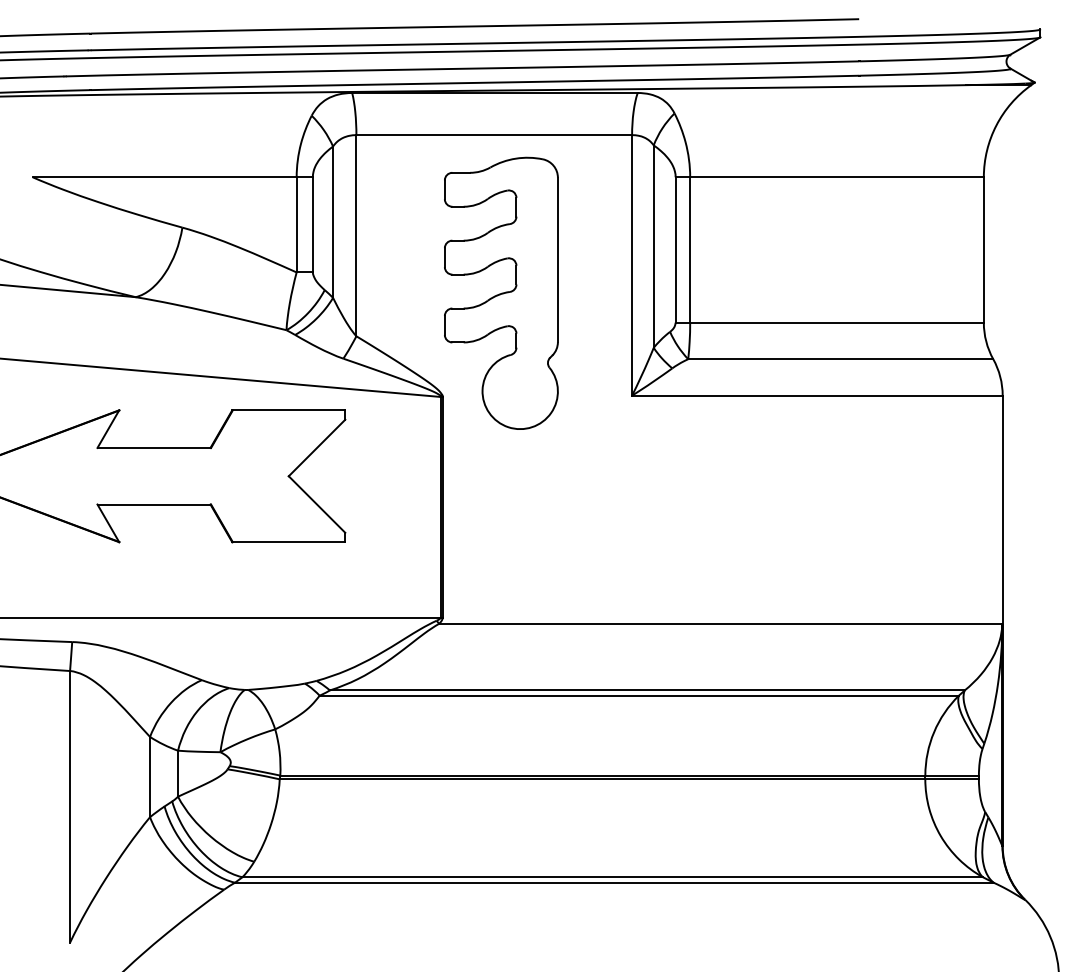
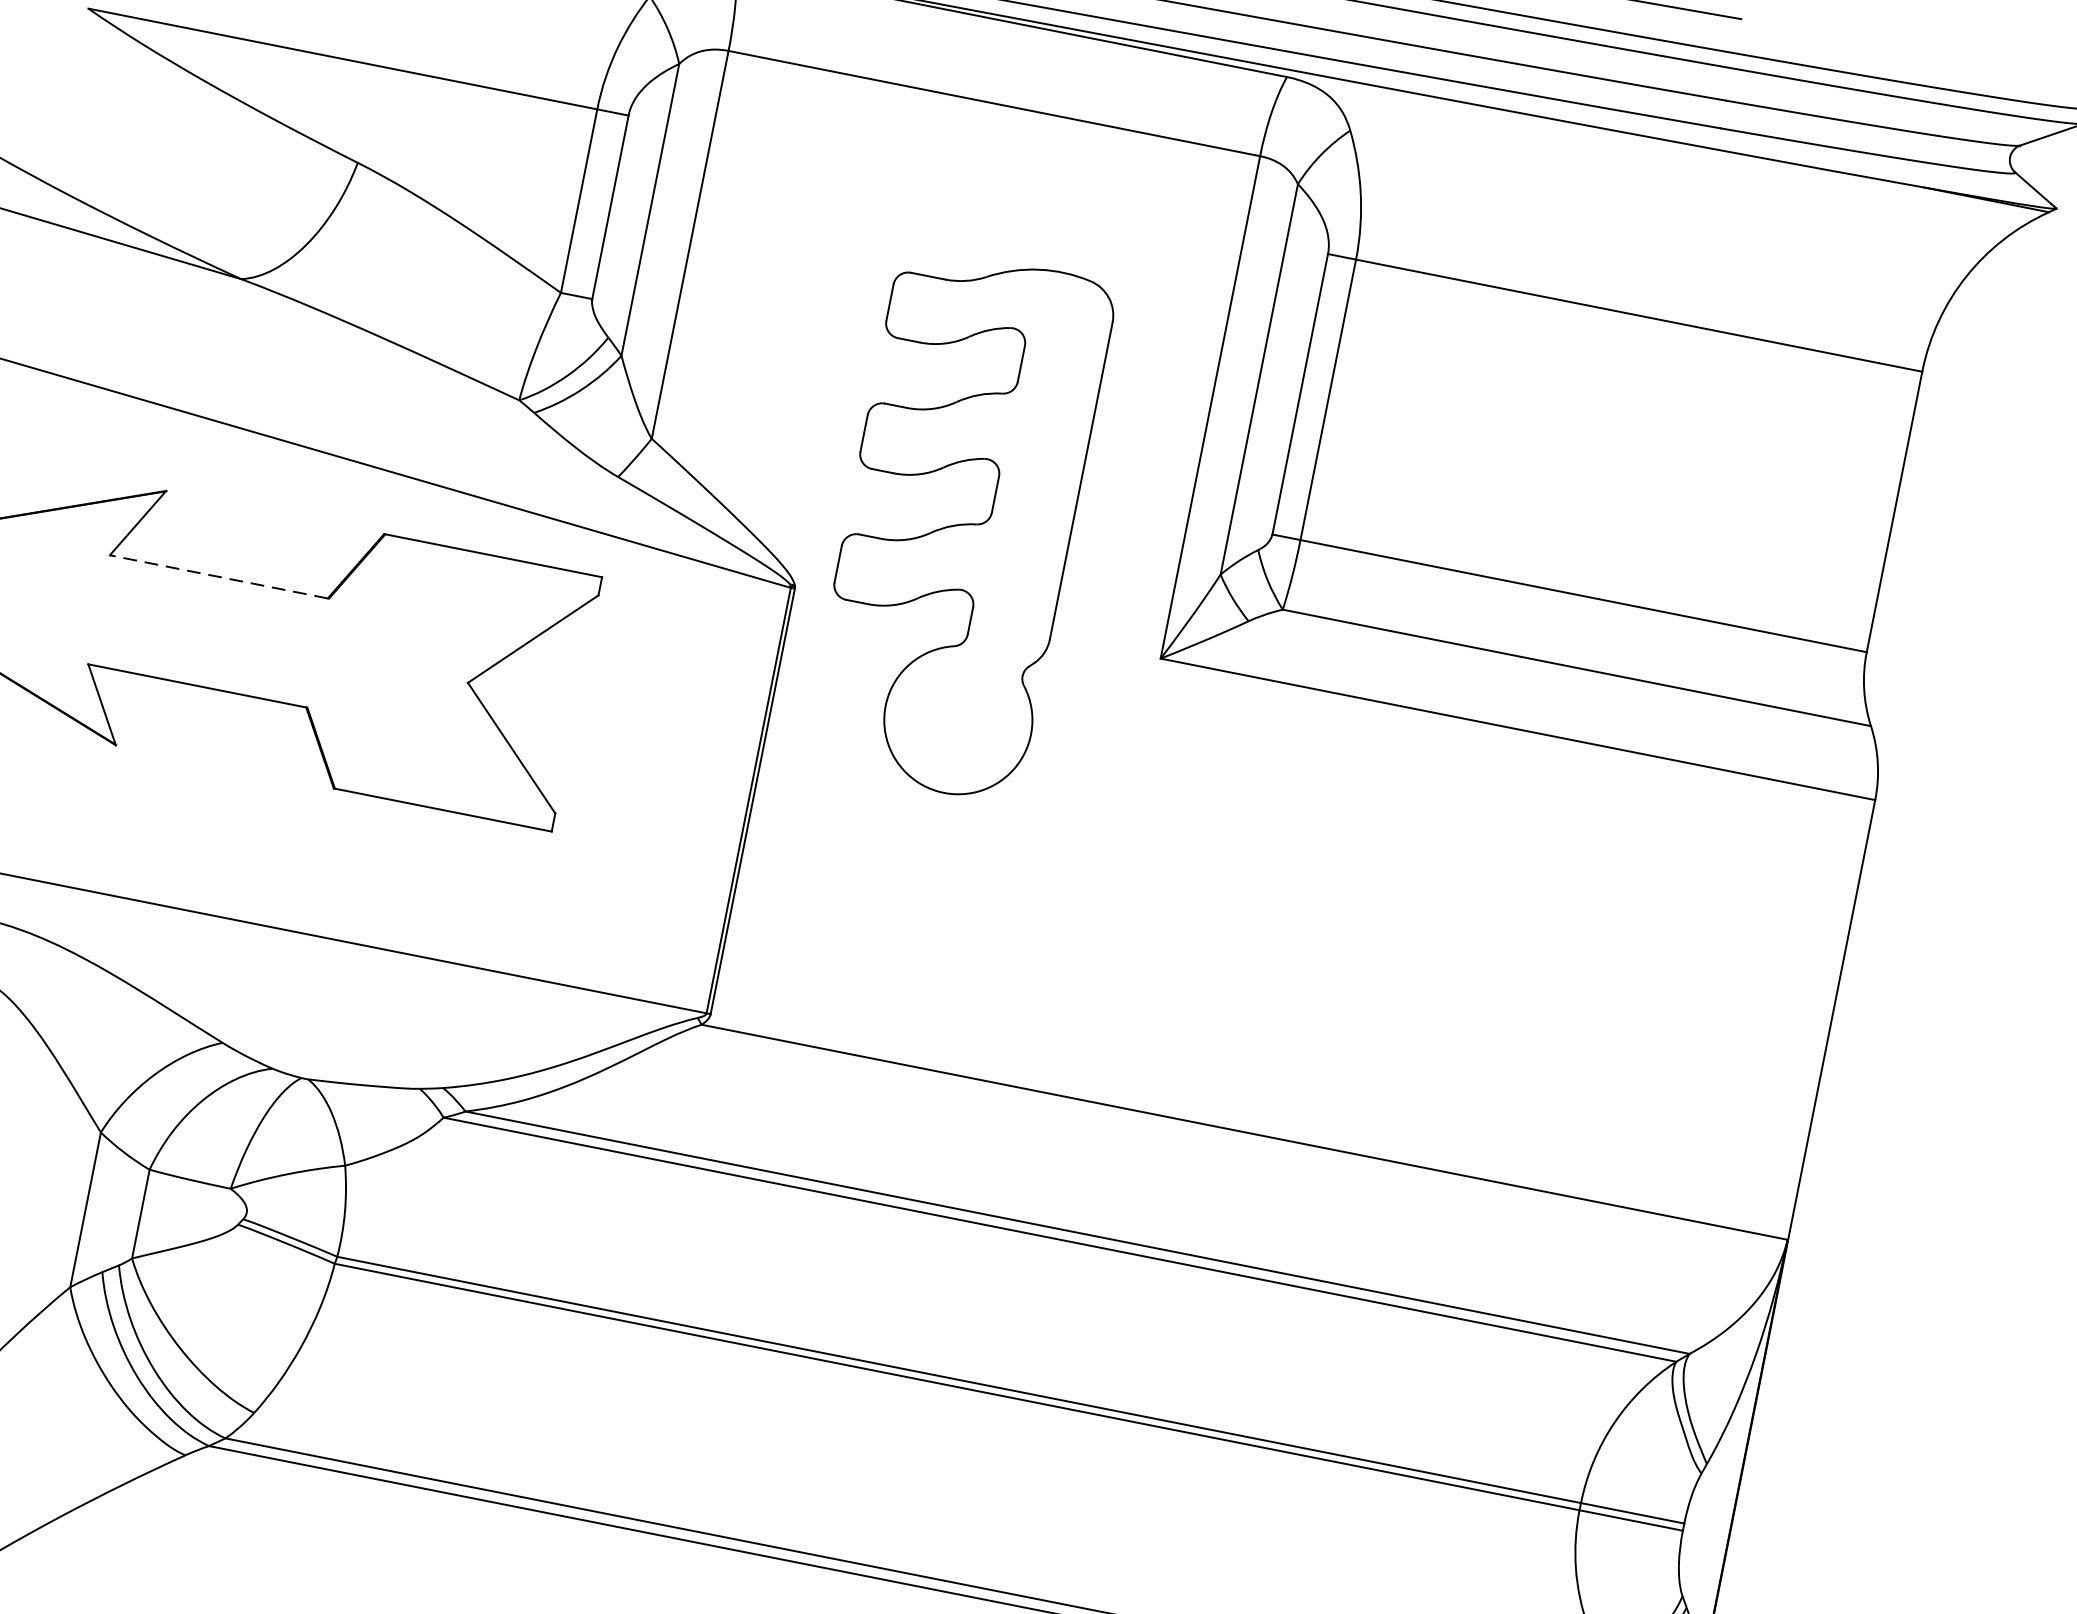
part: (501, 292) -> (960, 522), moved
line: (154, 447) -> (219, 576), solid -> dashed

